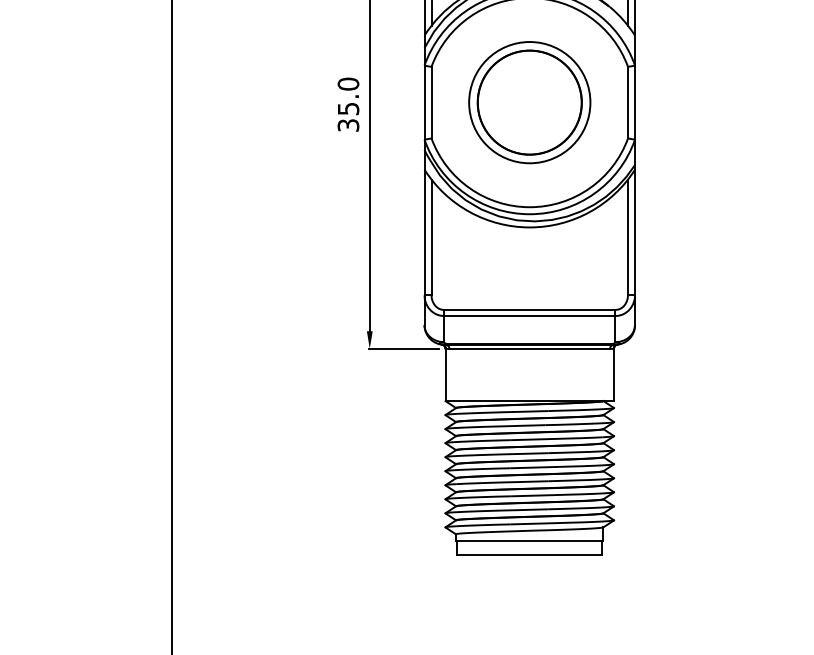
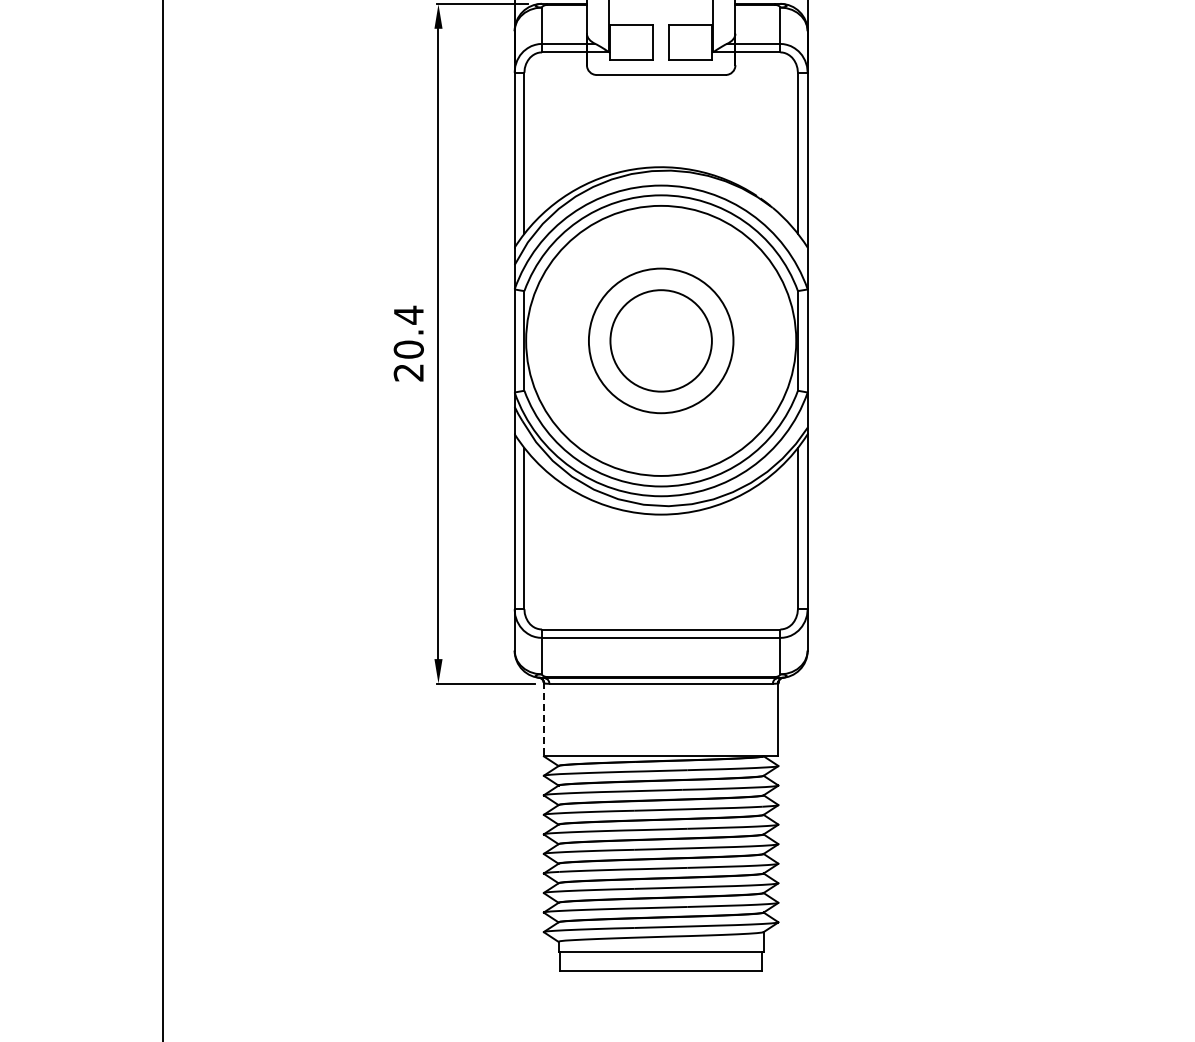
circle: (529, 102) -> (660, 340), size x0.7
circle: (529, 102) -> (660, 340), size x1.6
text: (348, 104) -> (408, 343), 35.0 -> 20.4
line: (445, 374) -> (543, 719), solid -> dashed

